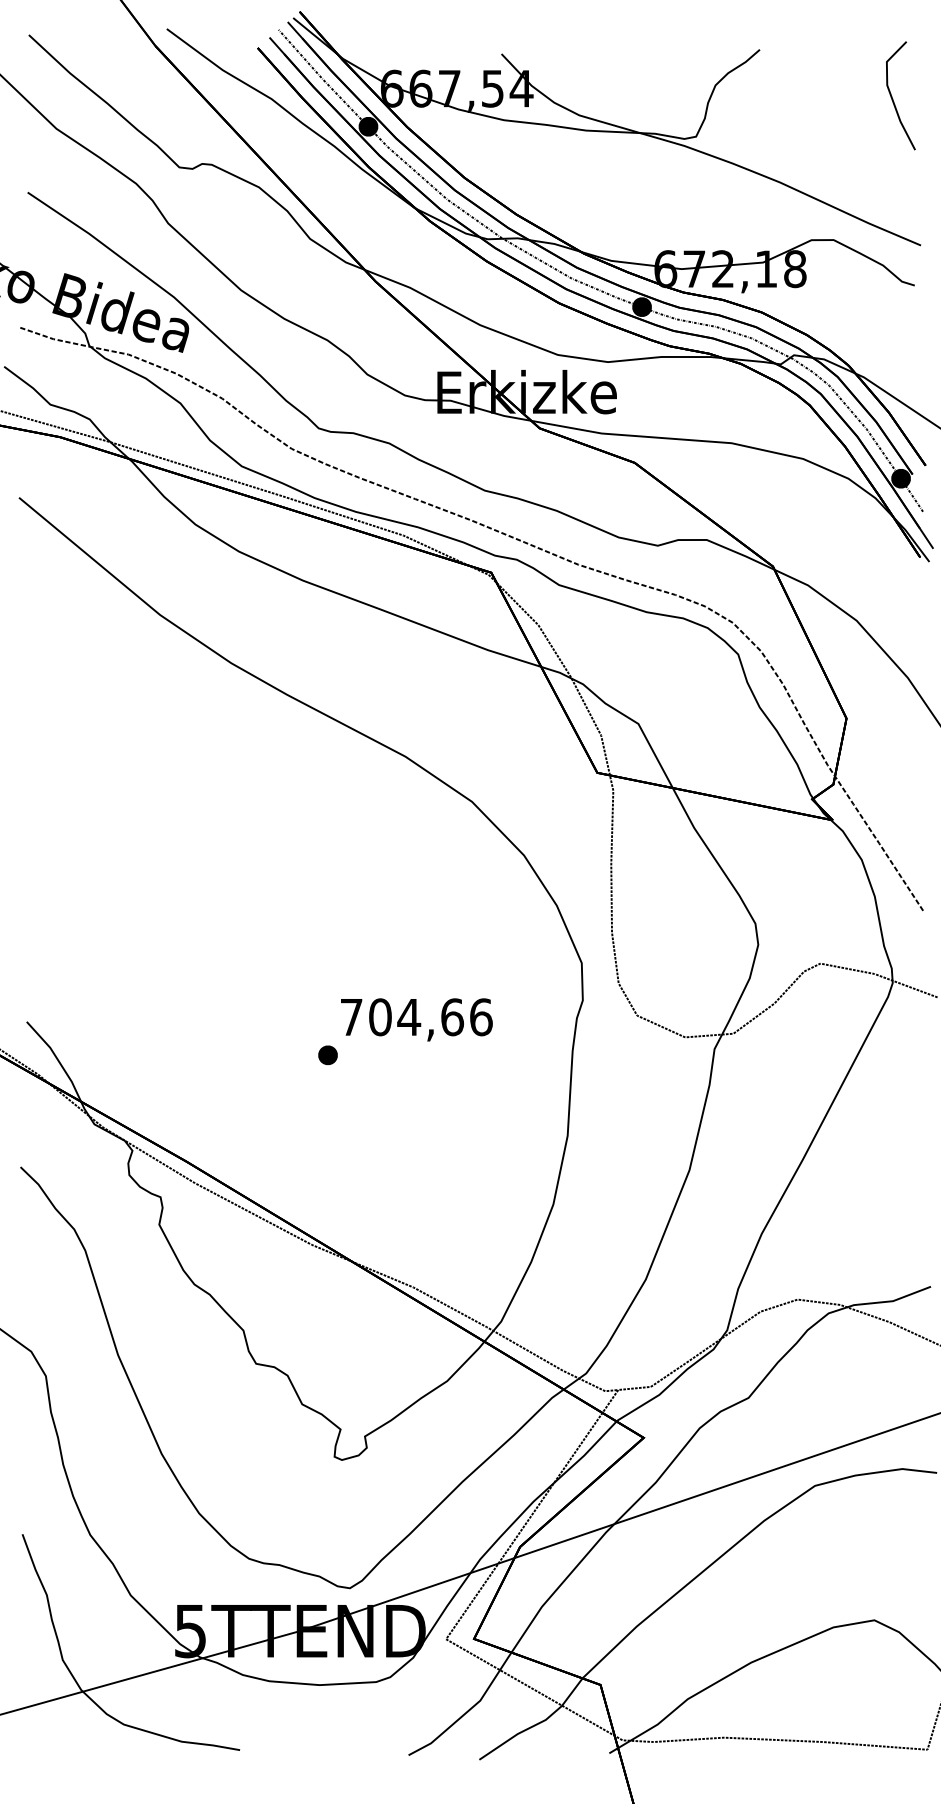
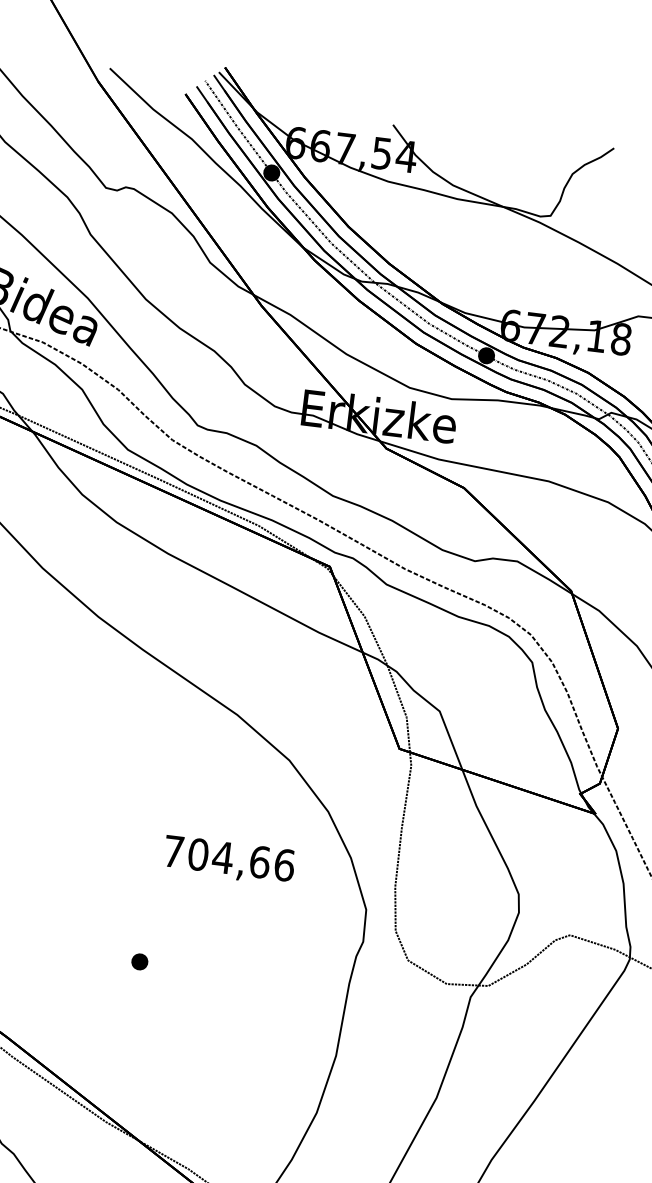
text: (416, 1019) -> (229, 860), moved

